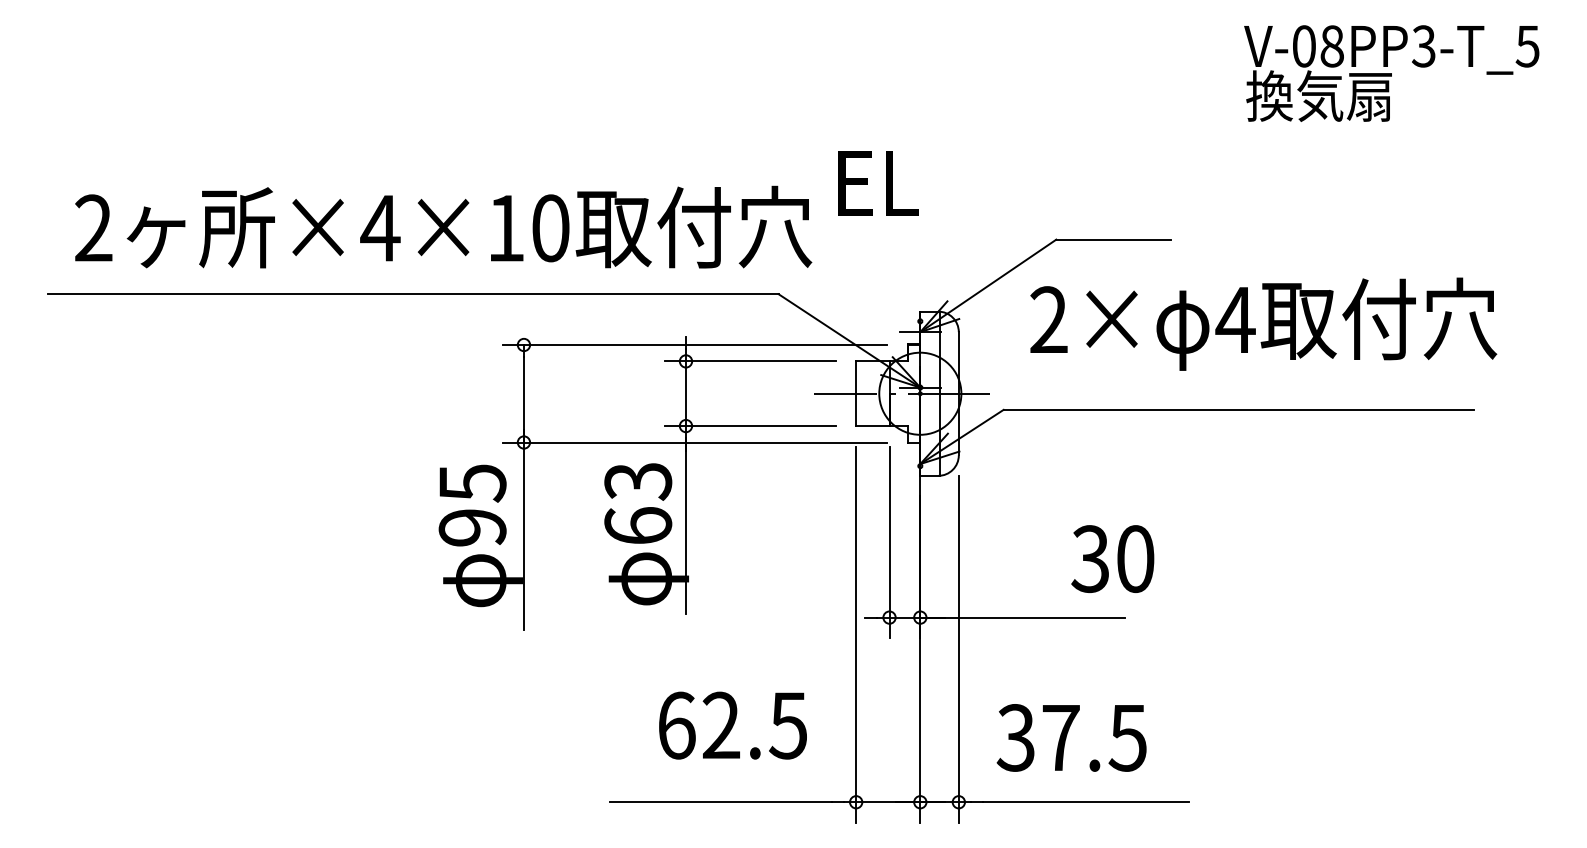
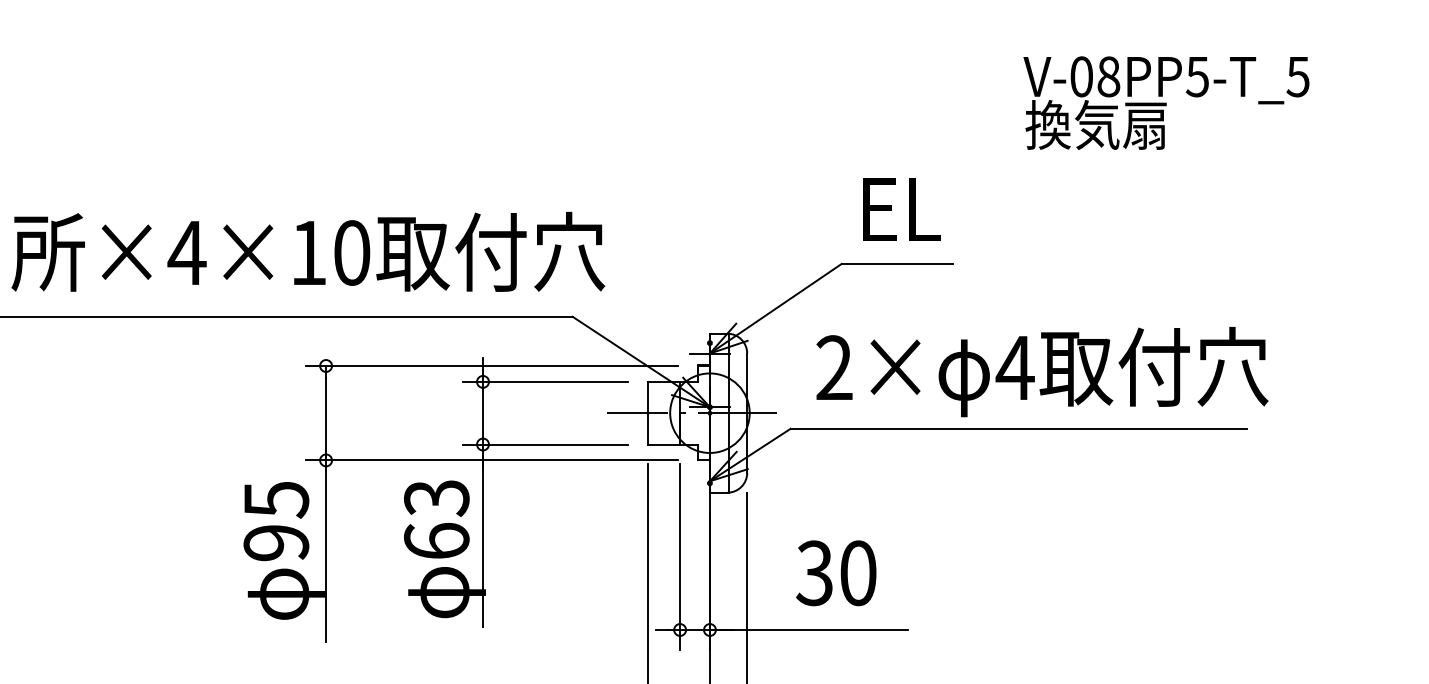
text: (1423, 46) -> (1197, 76), V-08PP3-T_5 -> V-08PP5-T_5
text: (878, 183) -> (901, 209), moved
text: (1263, 323) -> (1042, 371), moved
text: (1112, 558) -> (835, 572), moved

